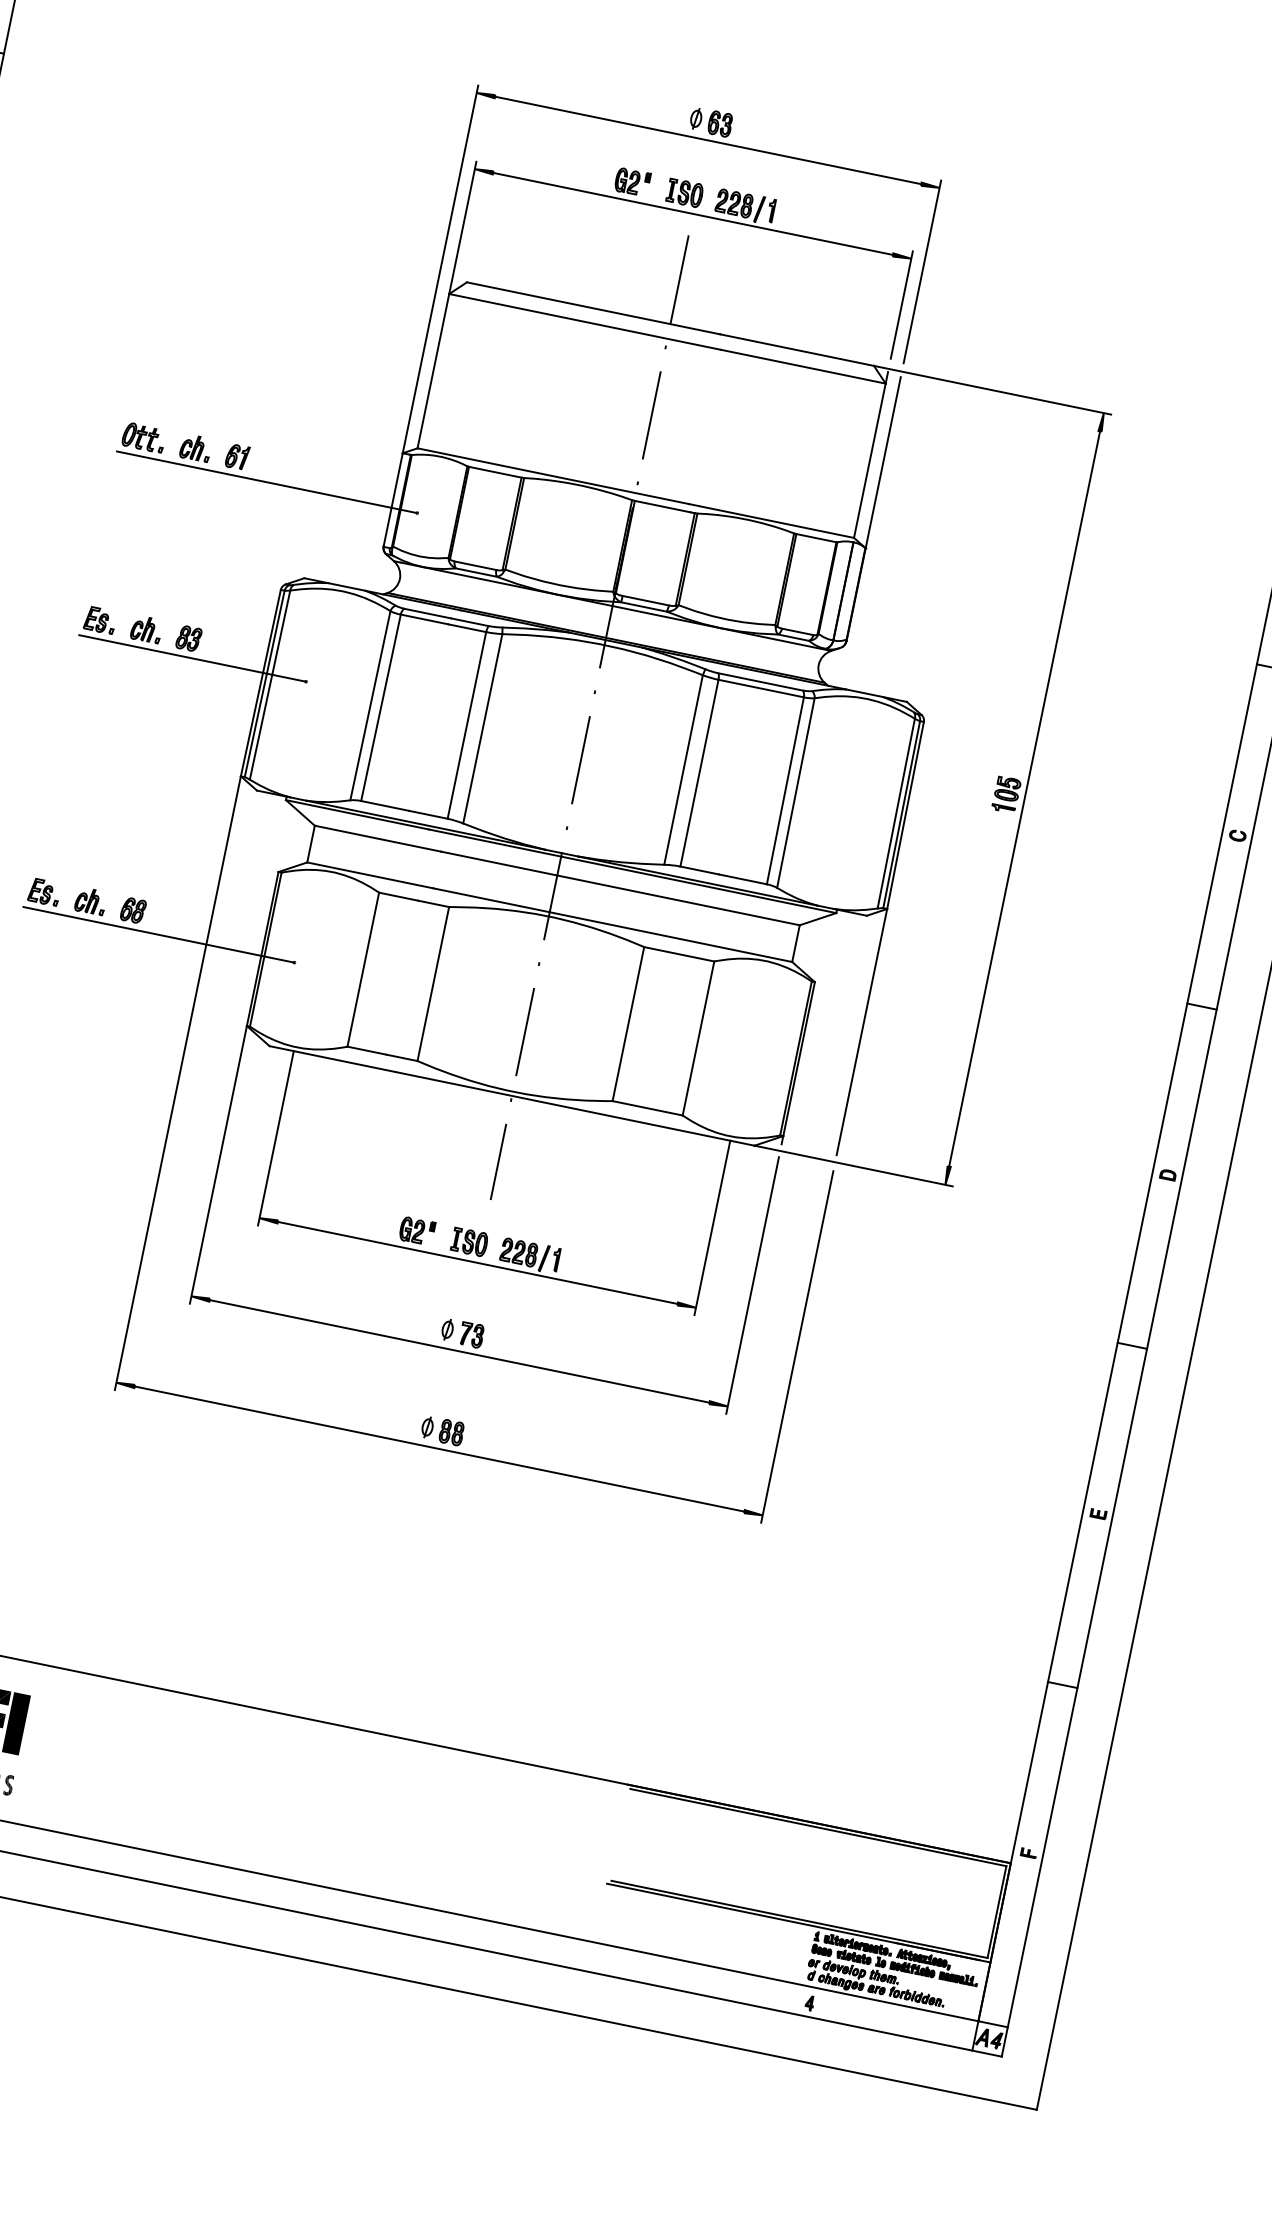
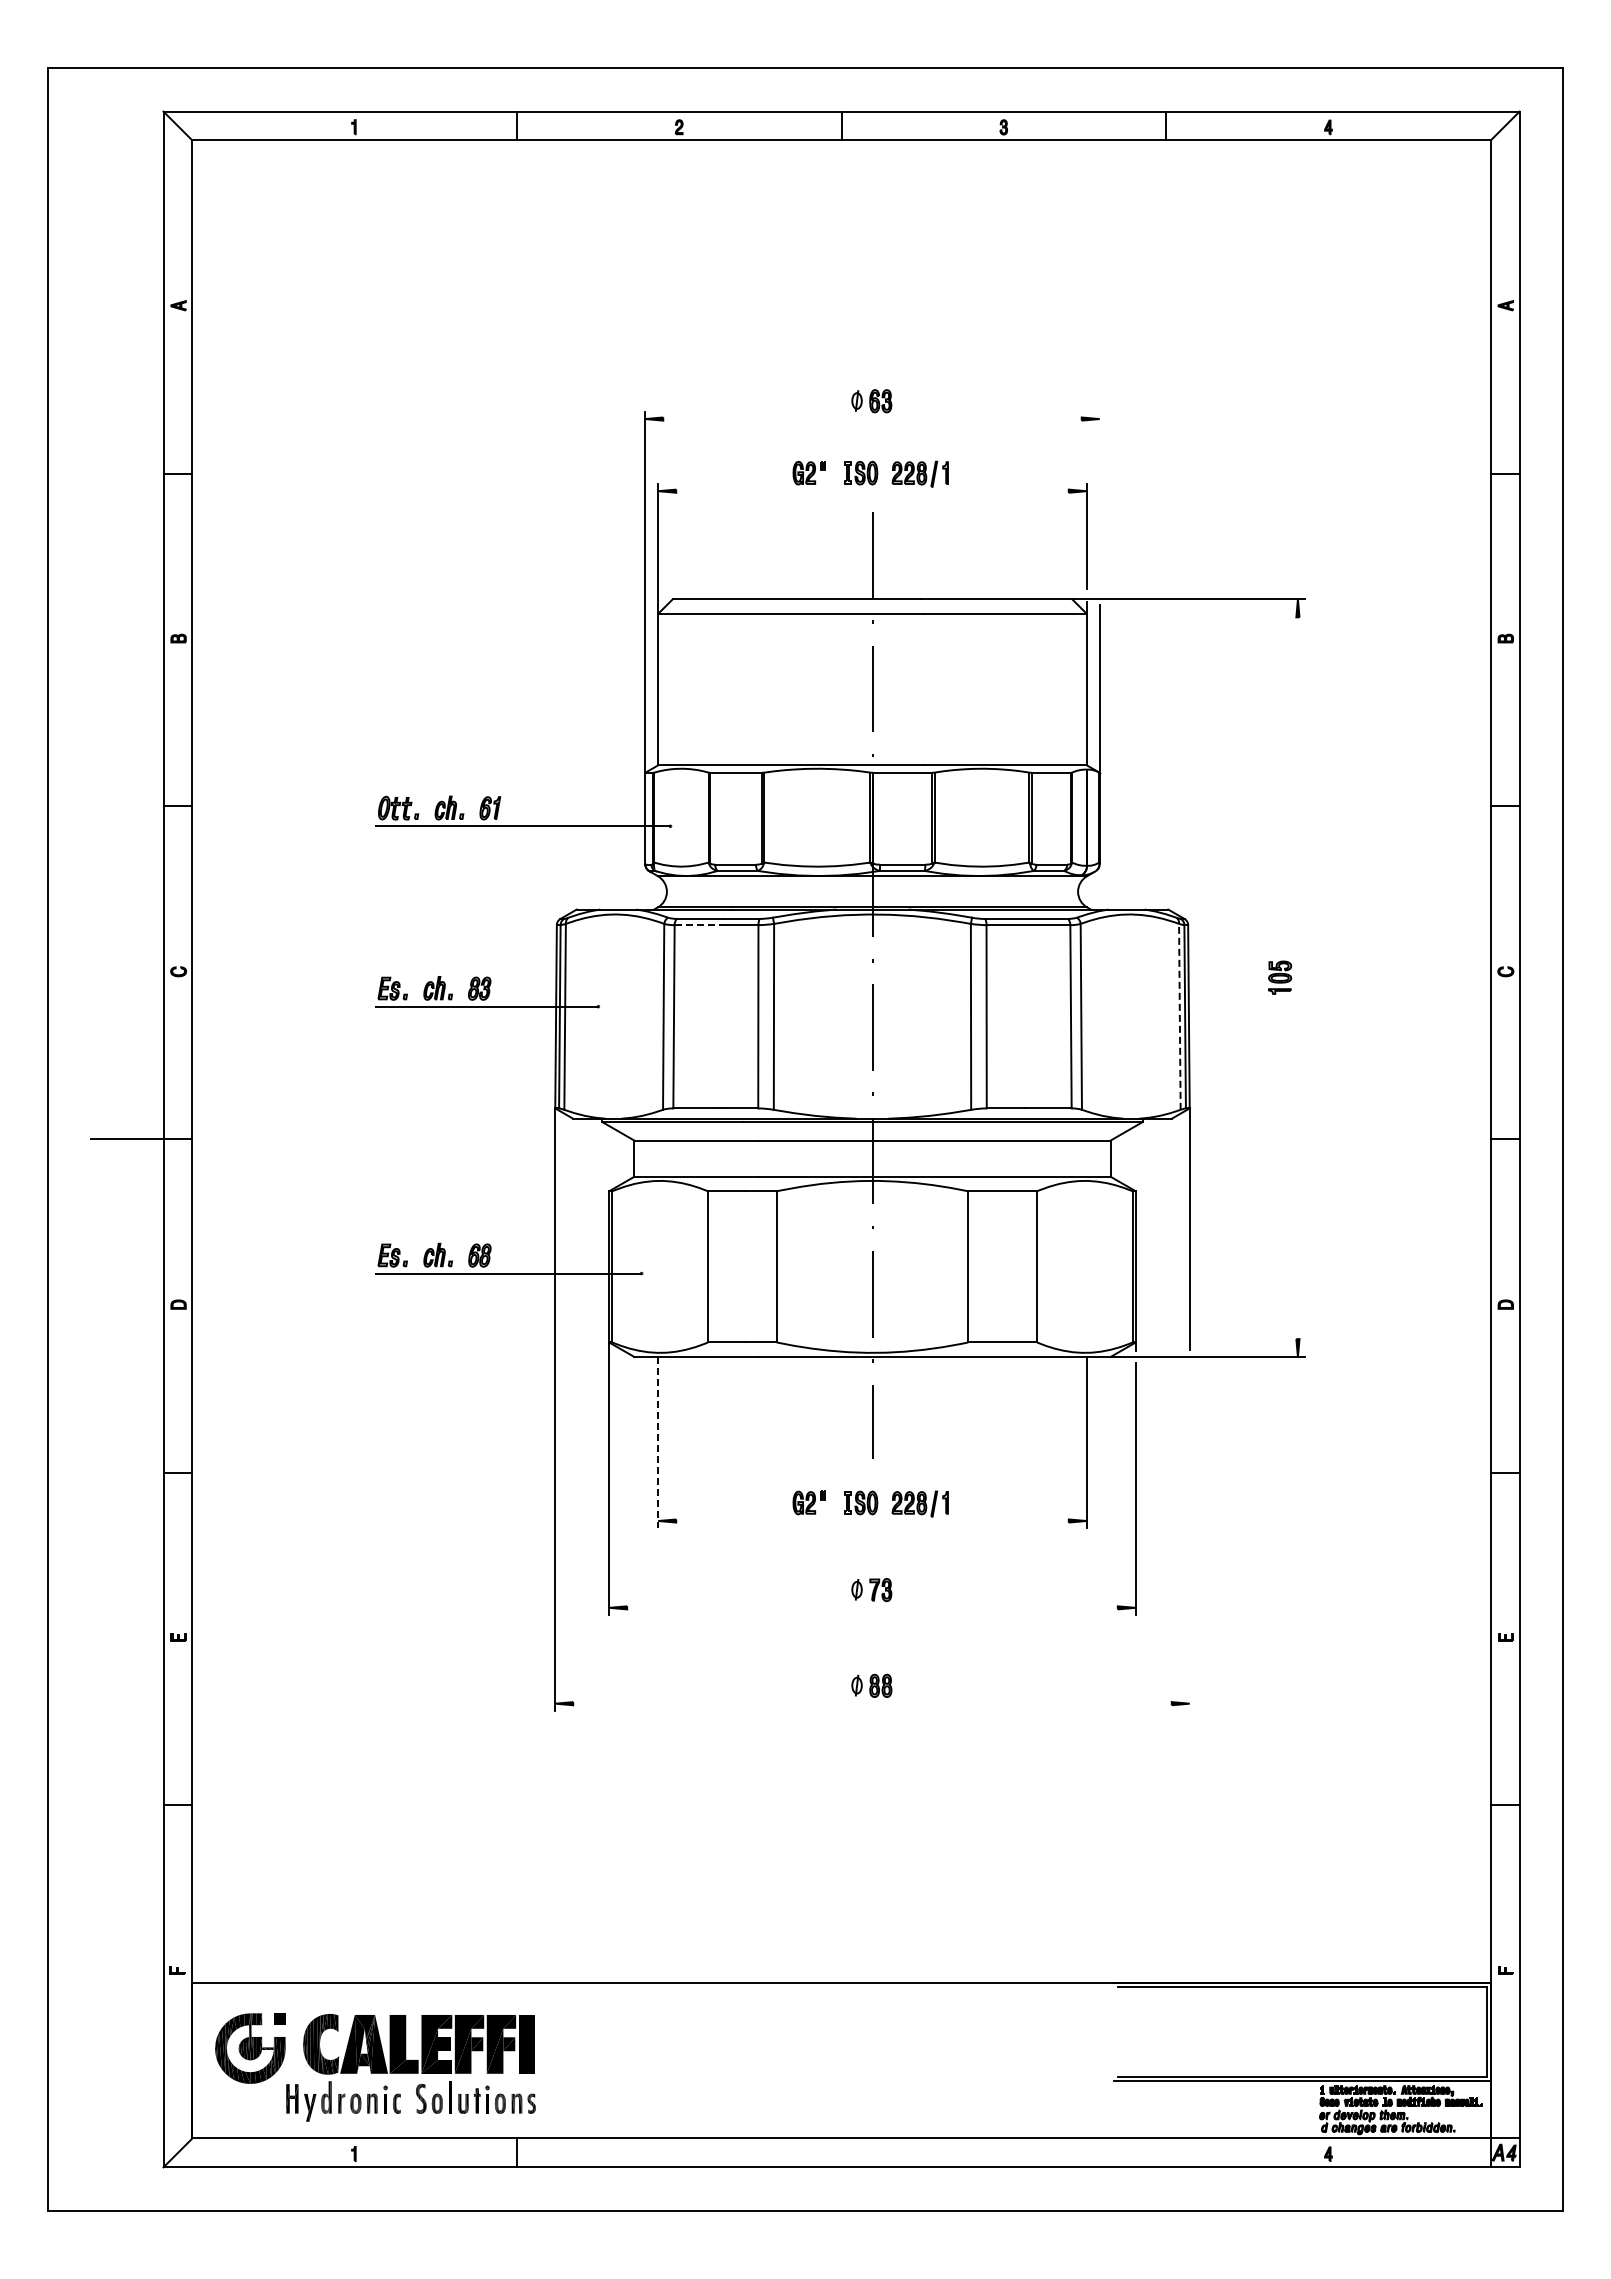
line: (708, 140) -> (872, 419), removed
line: (693, 214) -> (872, 491), removed
line: (922, 271) -> (1099, 501), removed
line: (425, 619) -> (698, 925), solid -> dashed
line: (1024, 799) -> (1297, 978), removed
line: (895, 813) -> (1179, 1016), solid -> dashed
line: (276, 1138) -> (658, 1442), solid -> dashed
line: (477, 1262) -> (872, 1520), removed
line: (797, 1346) -> (1189, 1537), removed
line: (459, 1351) -> (872, 1607), removed
line: (439, 1448) -> (872, 1703), removed

